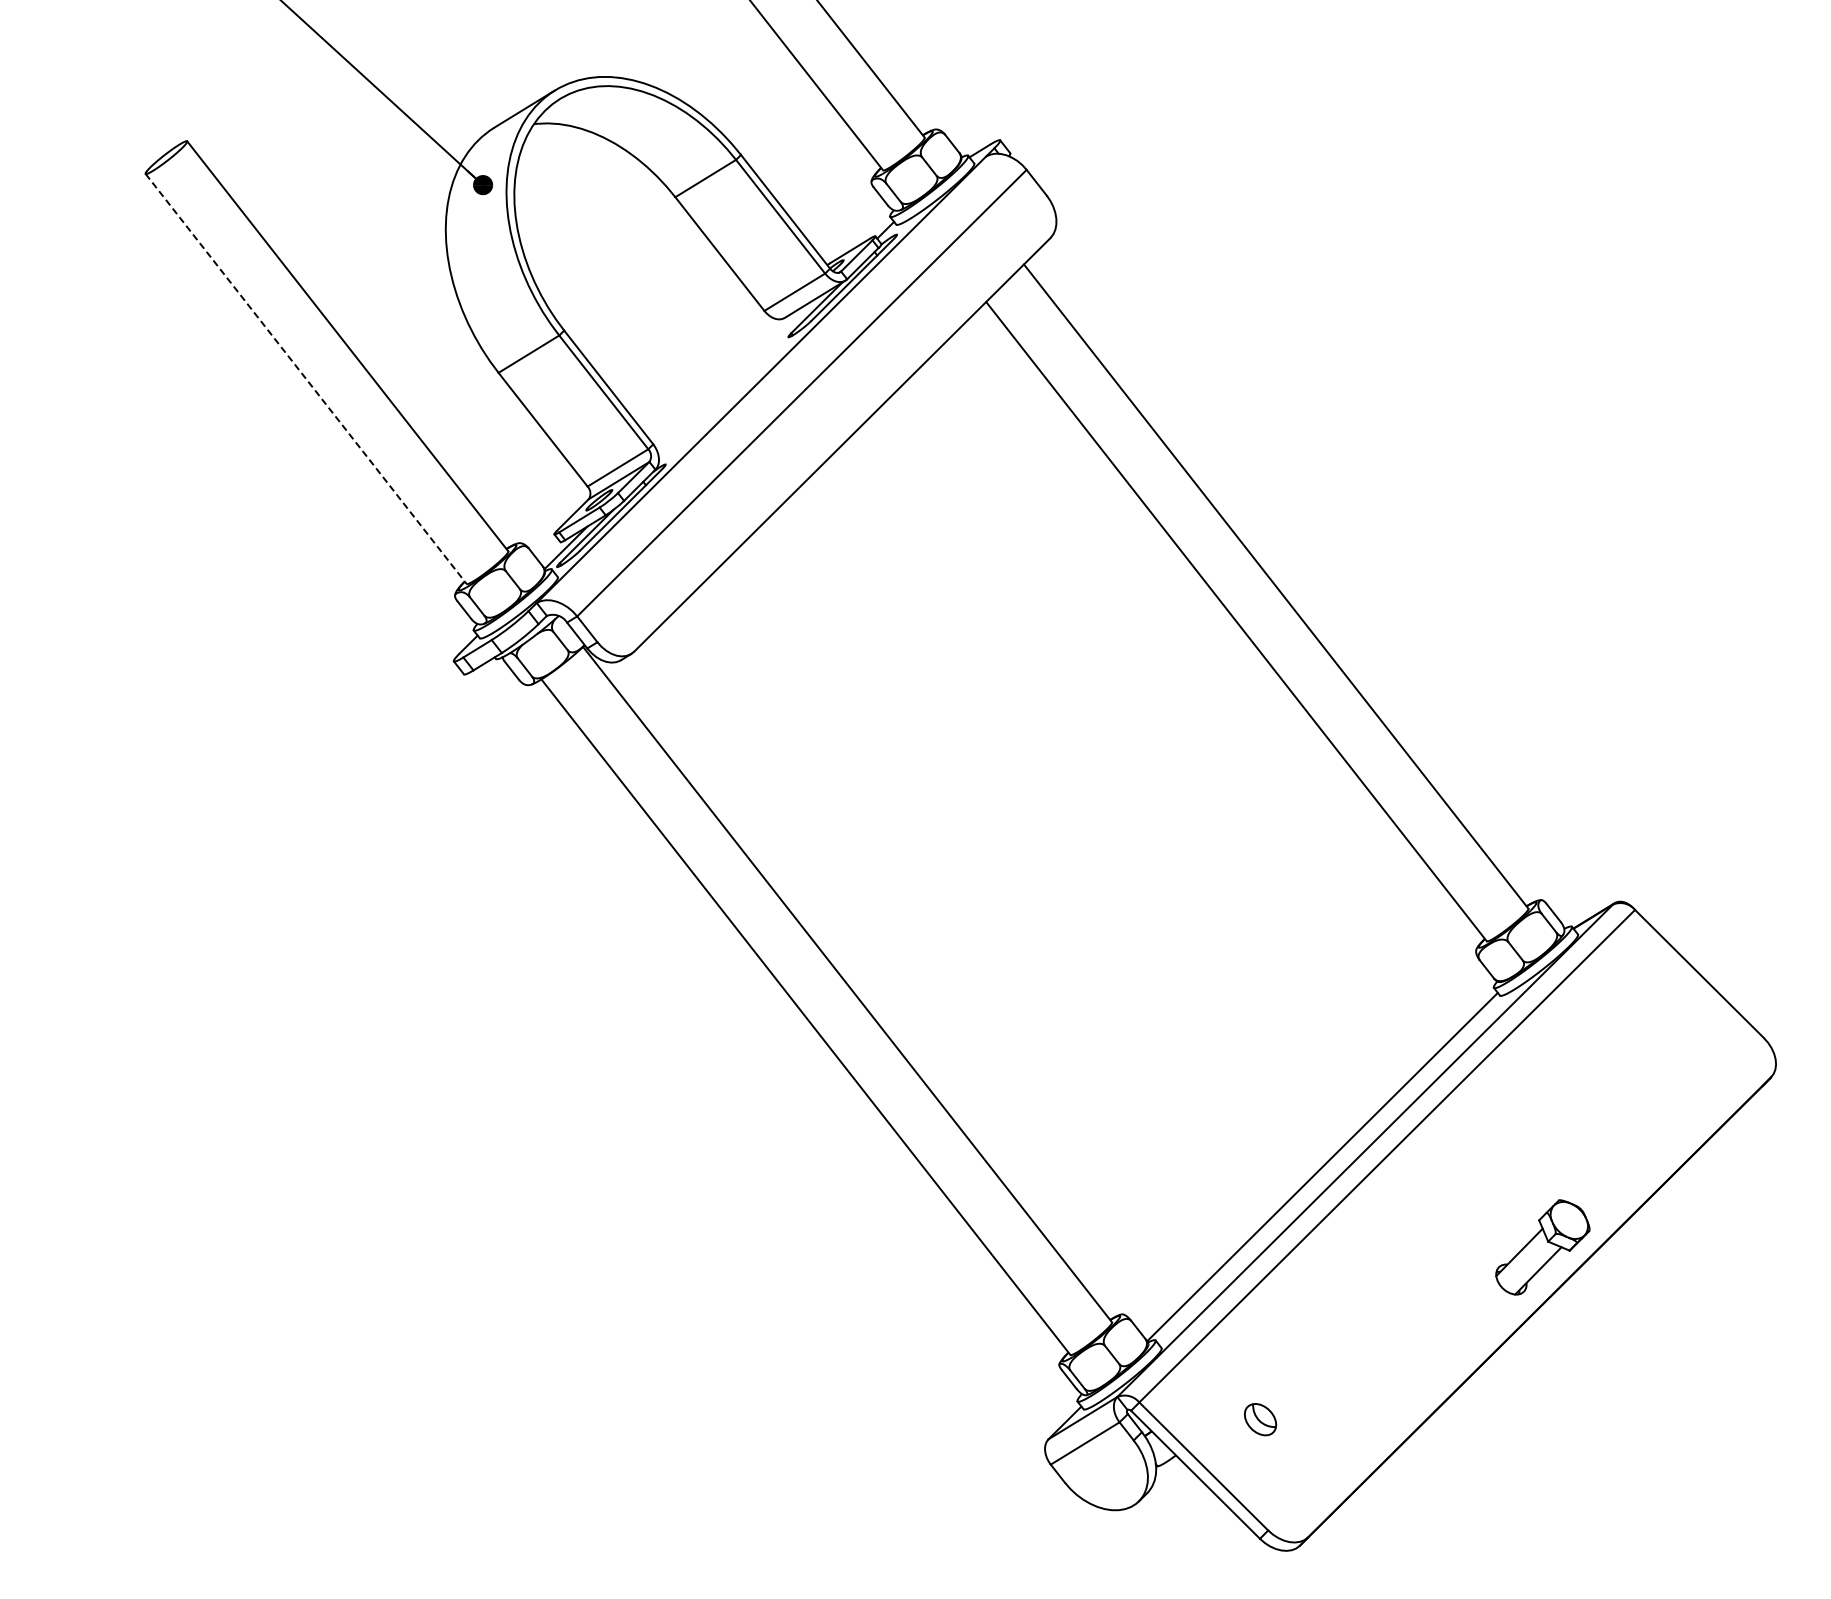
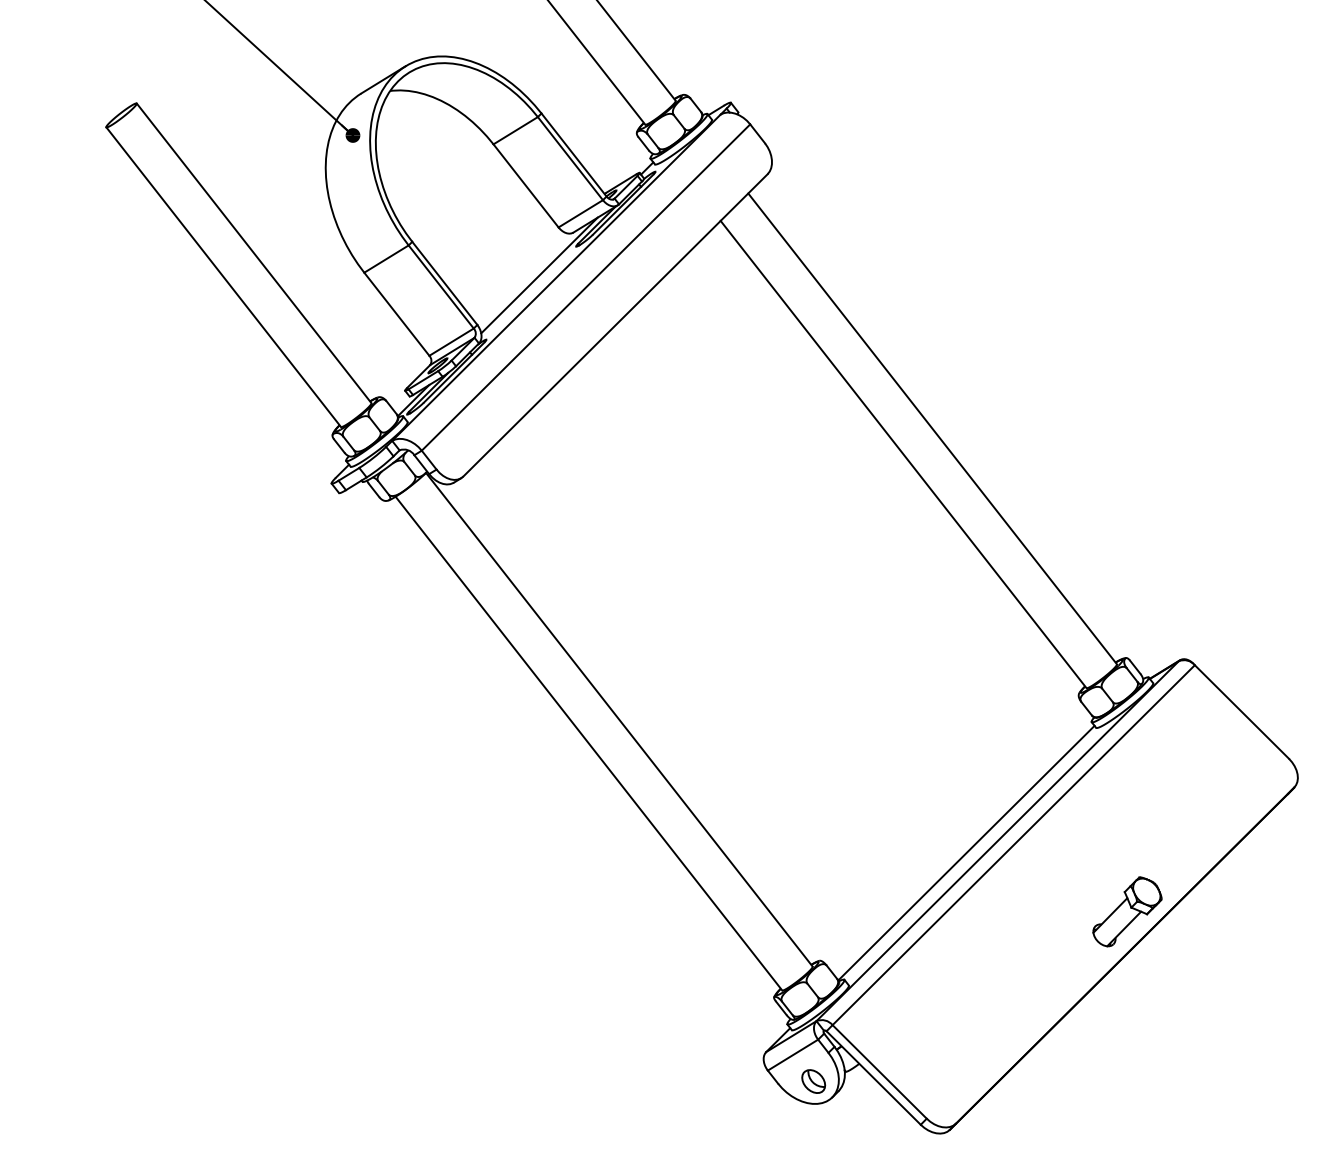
line: (738, 376) -> (539, 275), added
line: (306, 379) -> (223, 277), dashed -> solid
part: (1260, 1419) -> (813, 1081), moved

